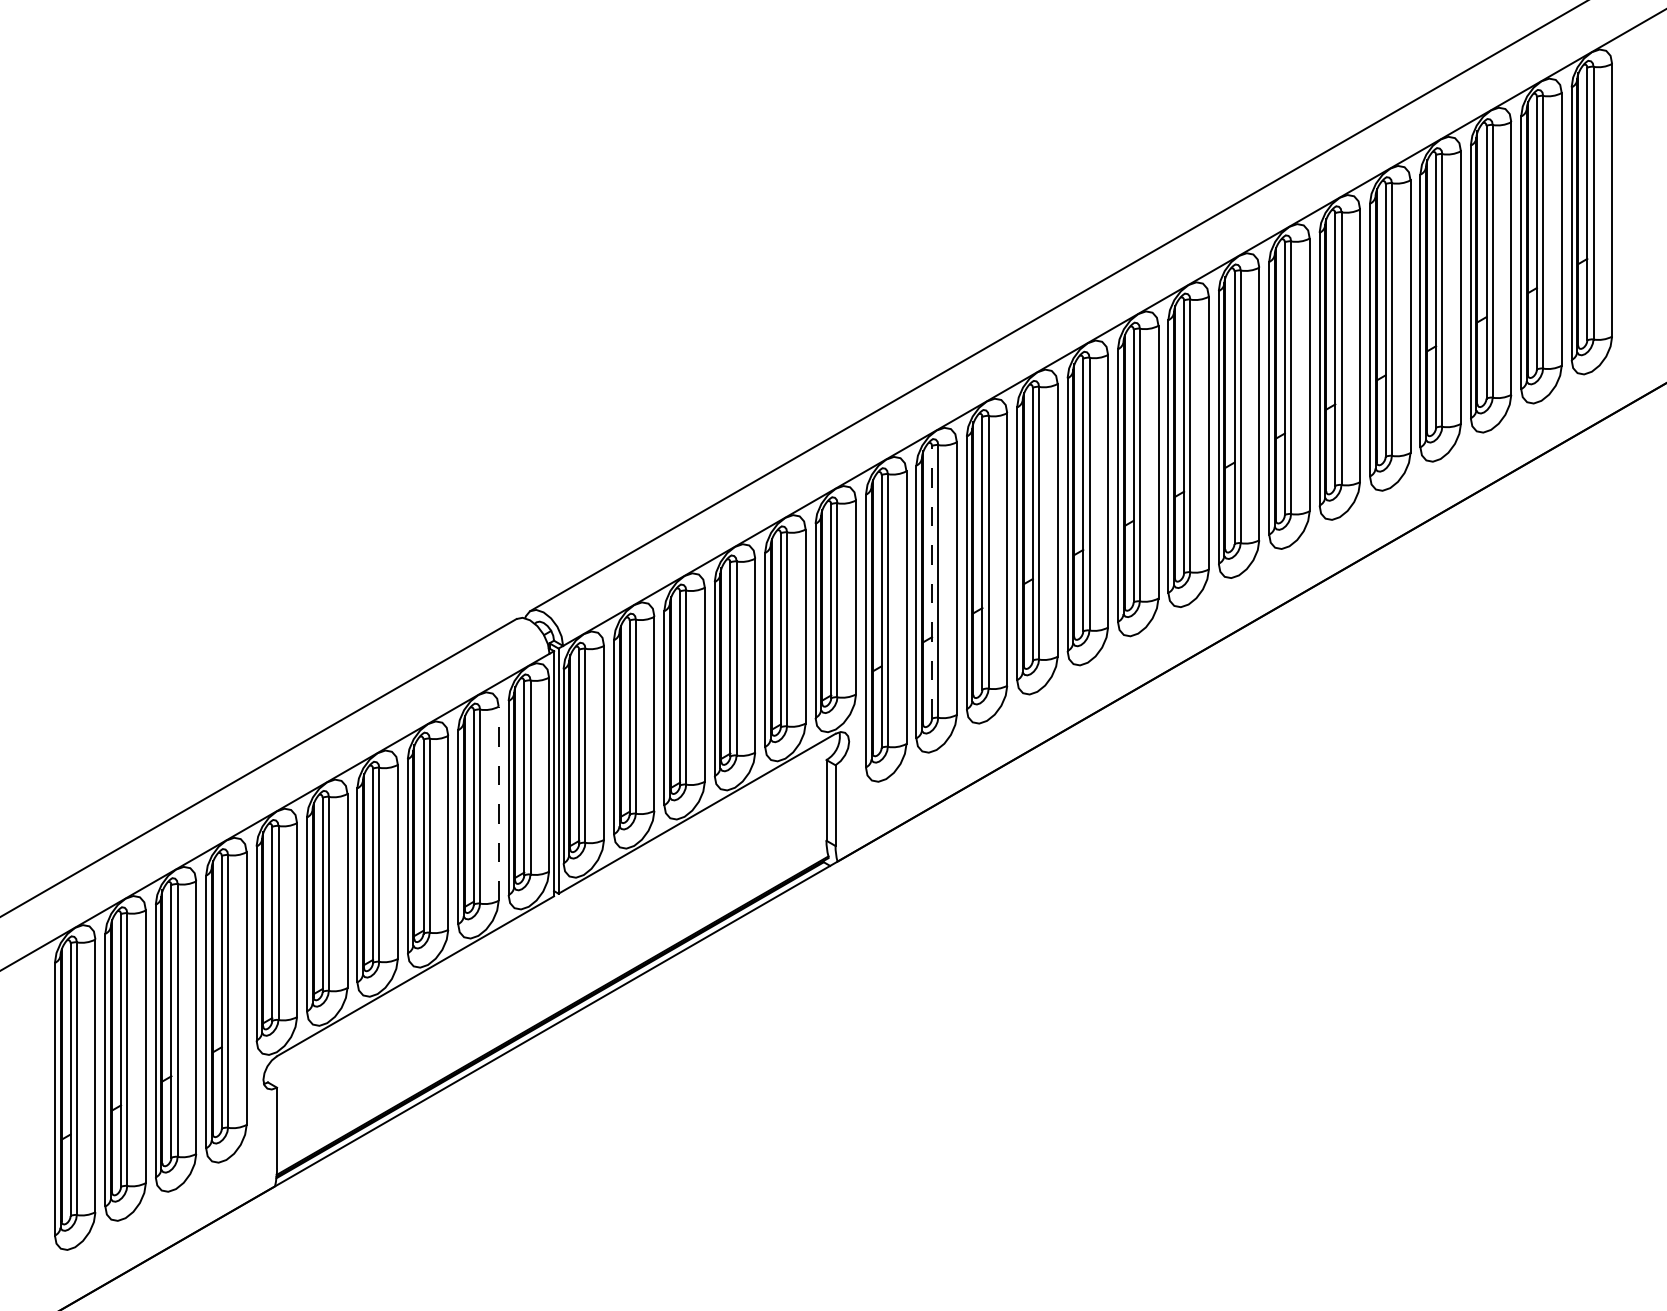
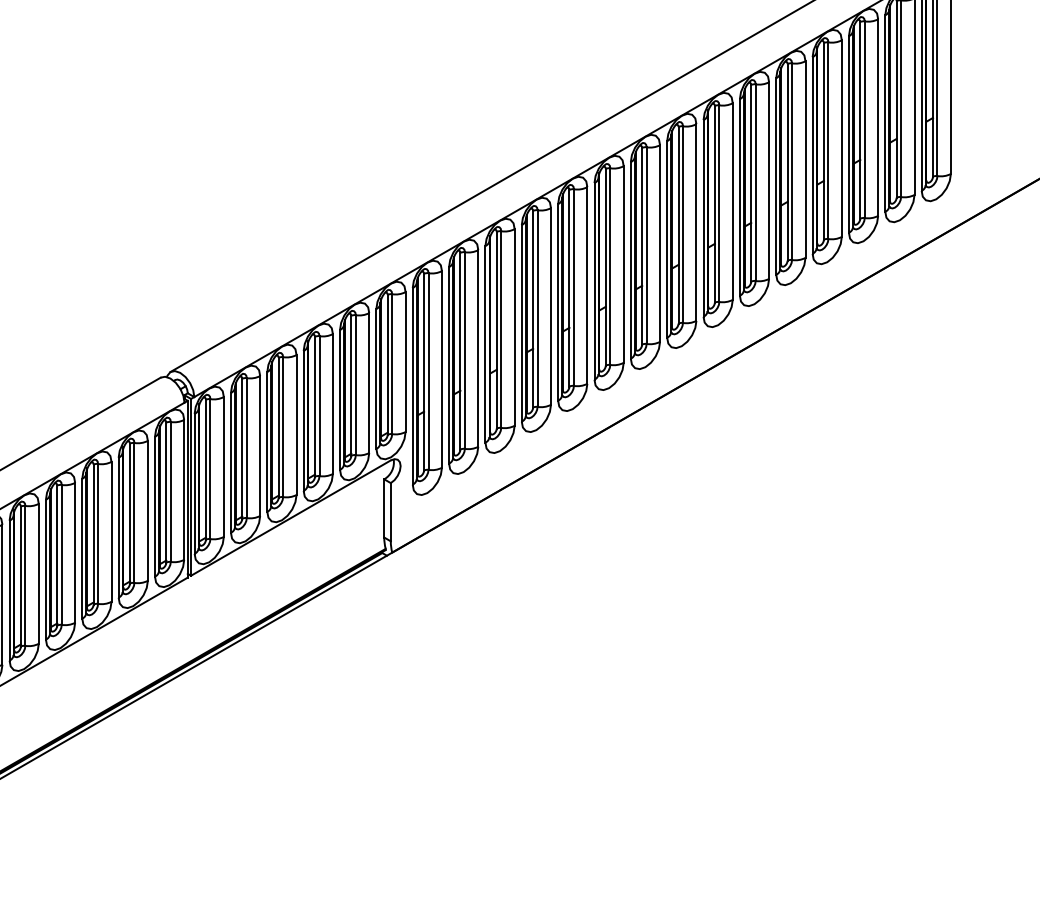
line: (932, 581) -> (460, 350), dashed -> solid
line: (498, 803) -> (147, 510), dashed -> solid

